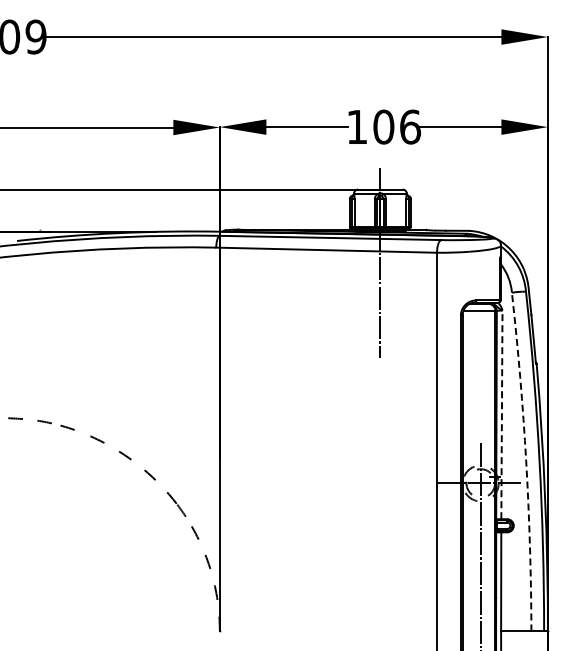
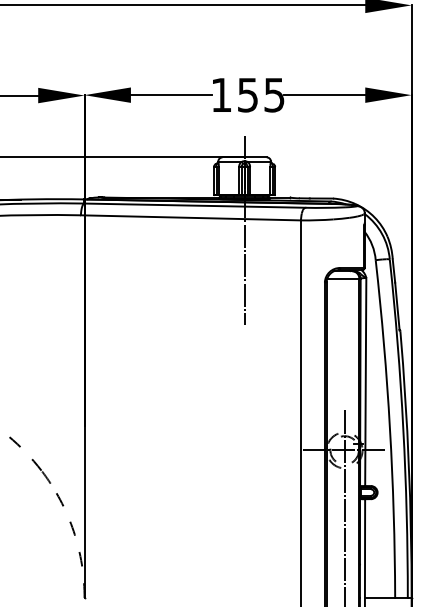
text: (397, 126) -> (261, 94), 106 -> 155
line: (501, 414) -> (365, 381), dashed -> solid
arc: (526, 461) -> (390, 428), dashed -> solid

